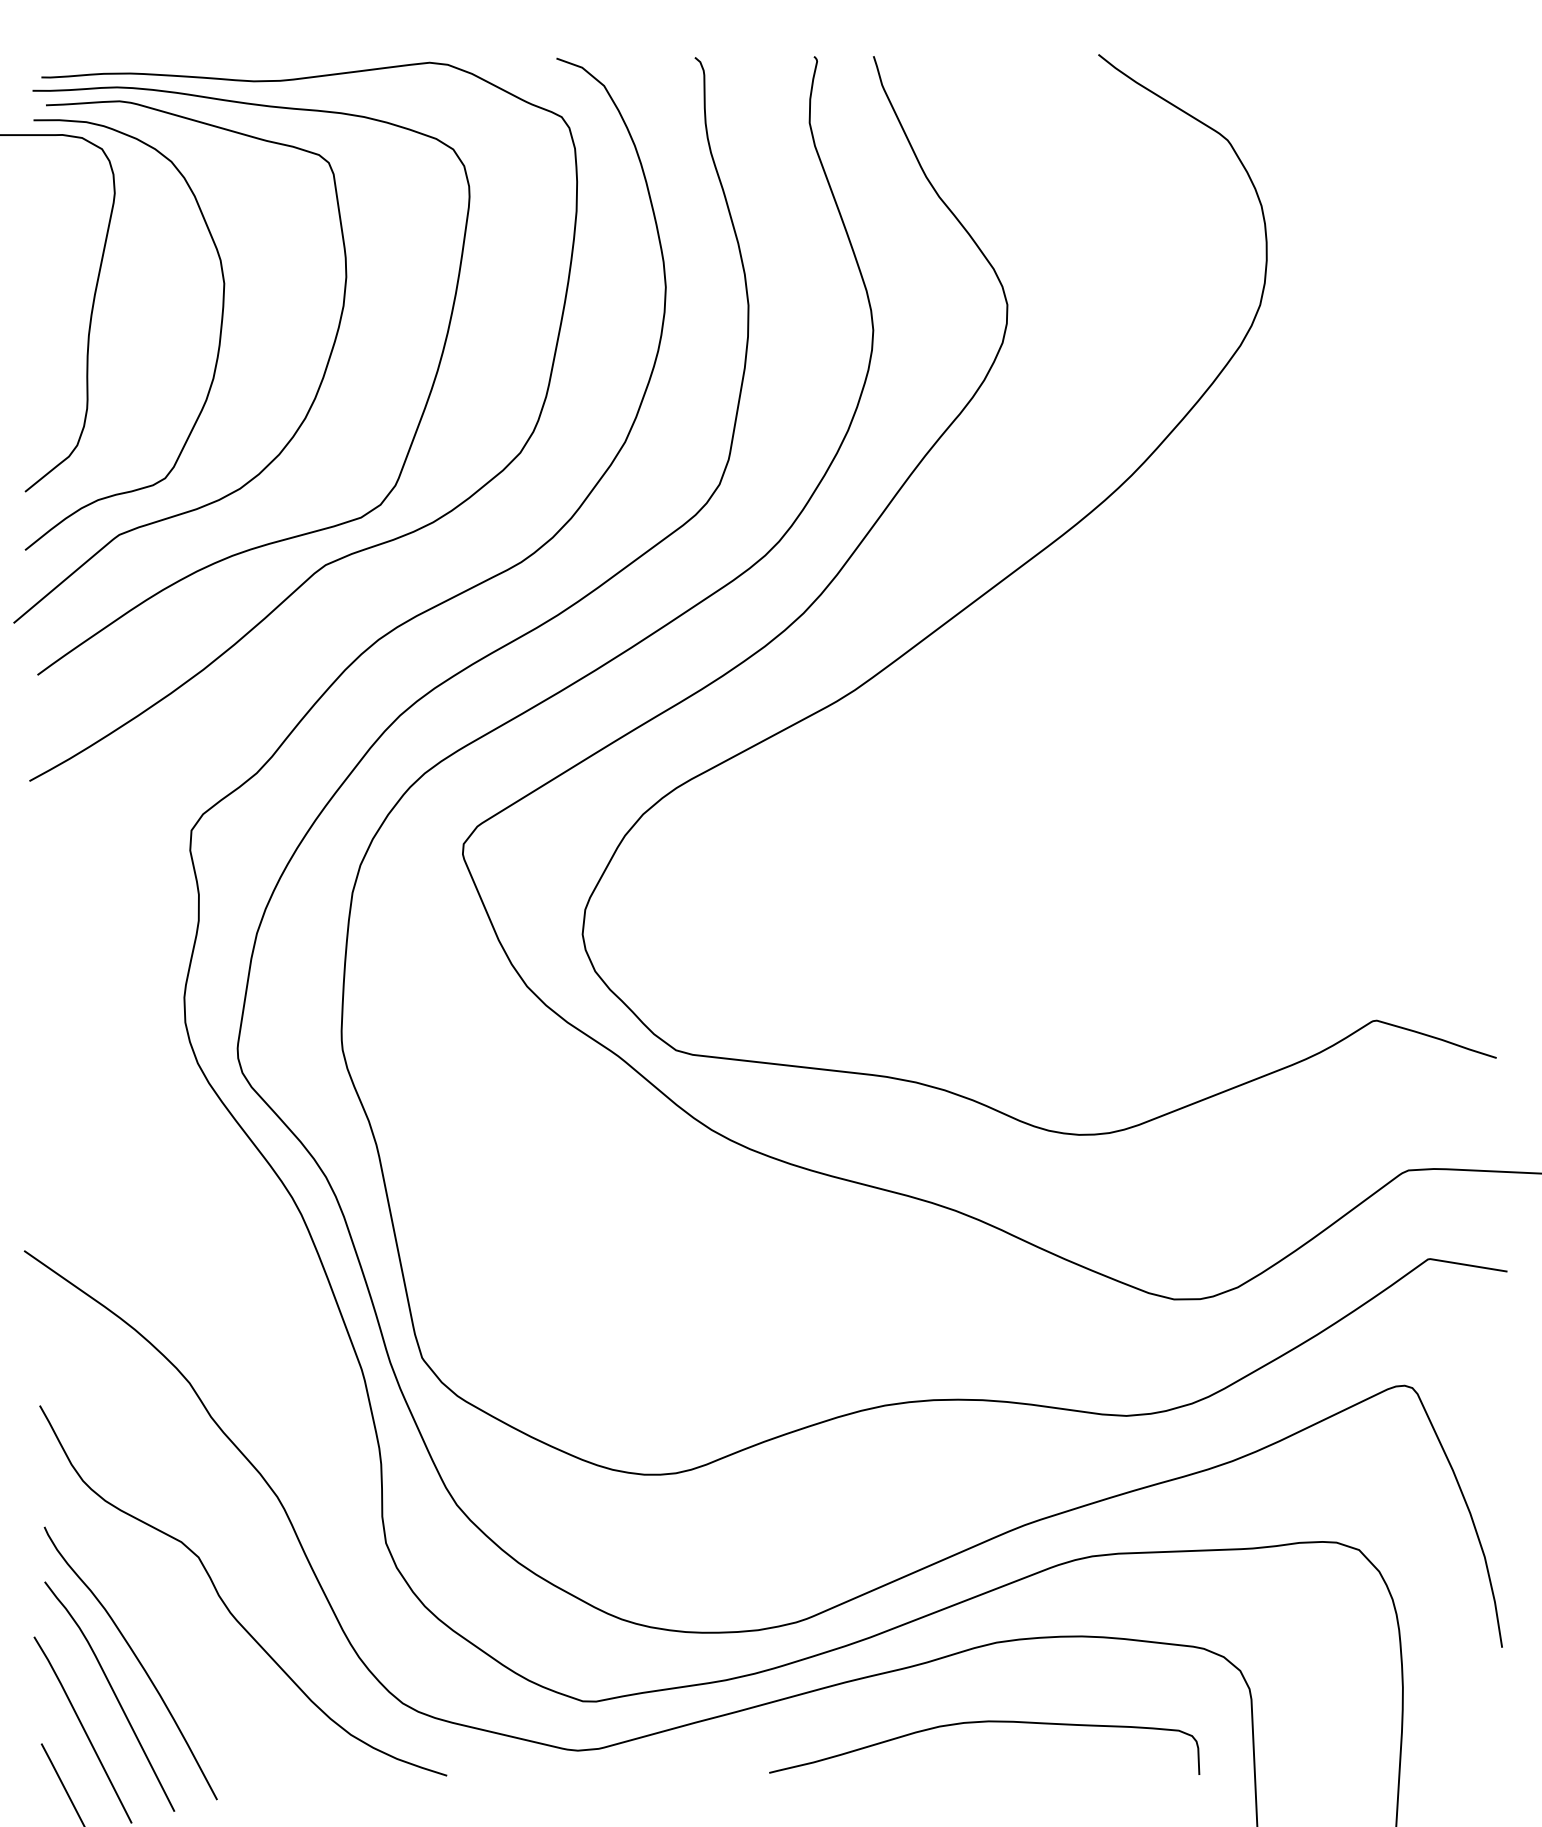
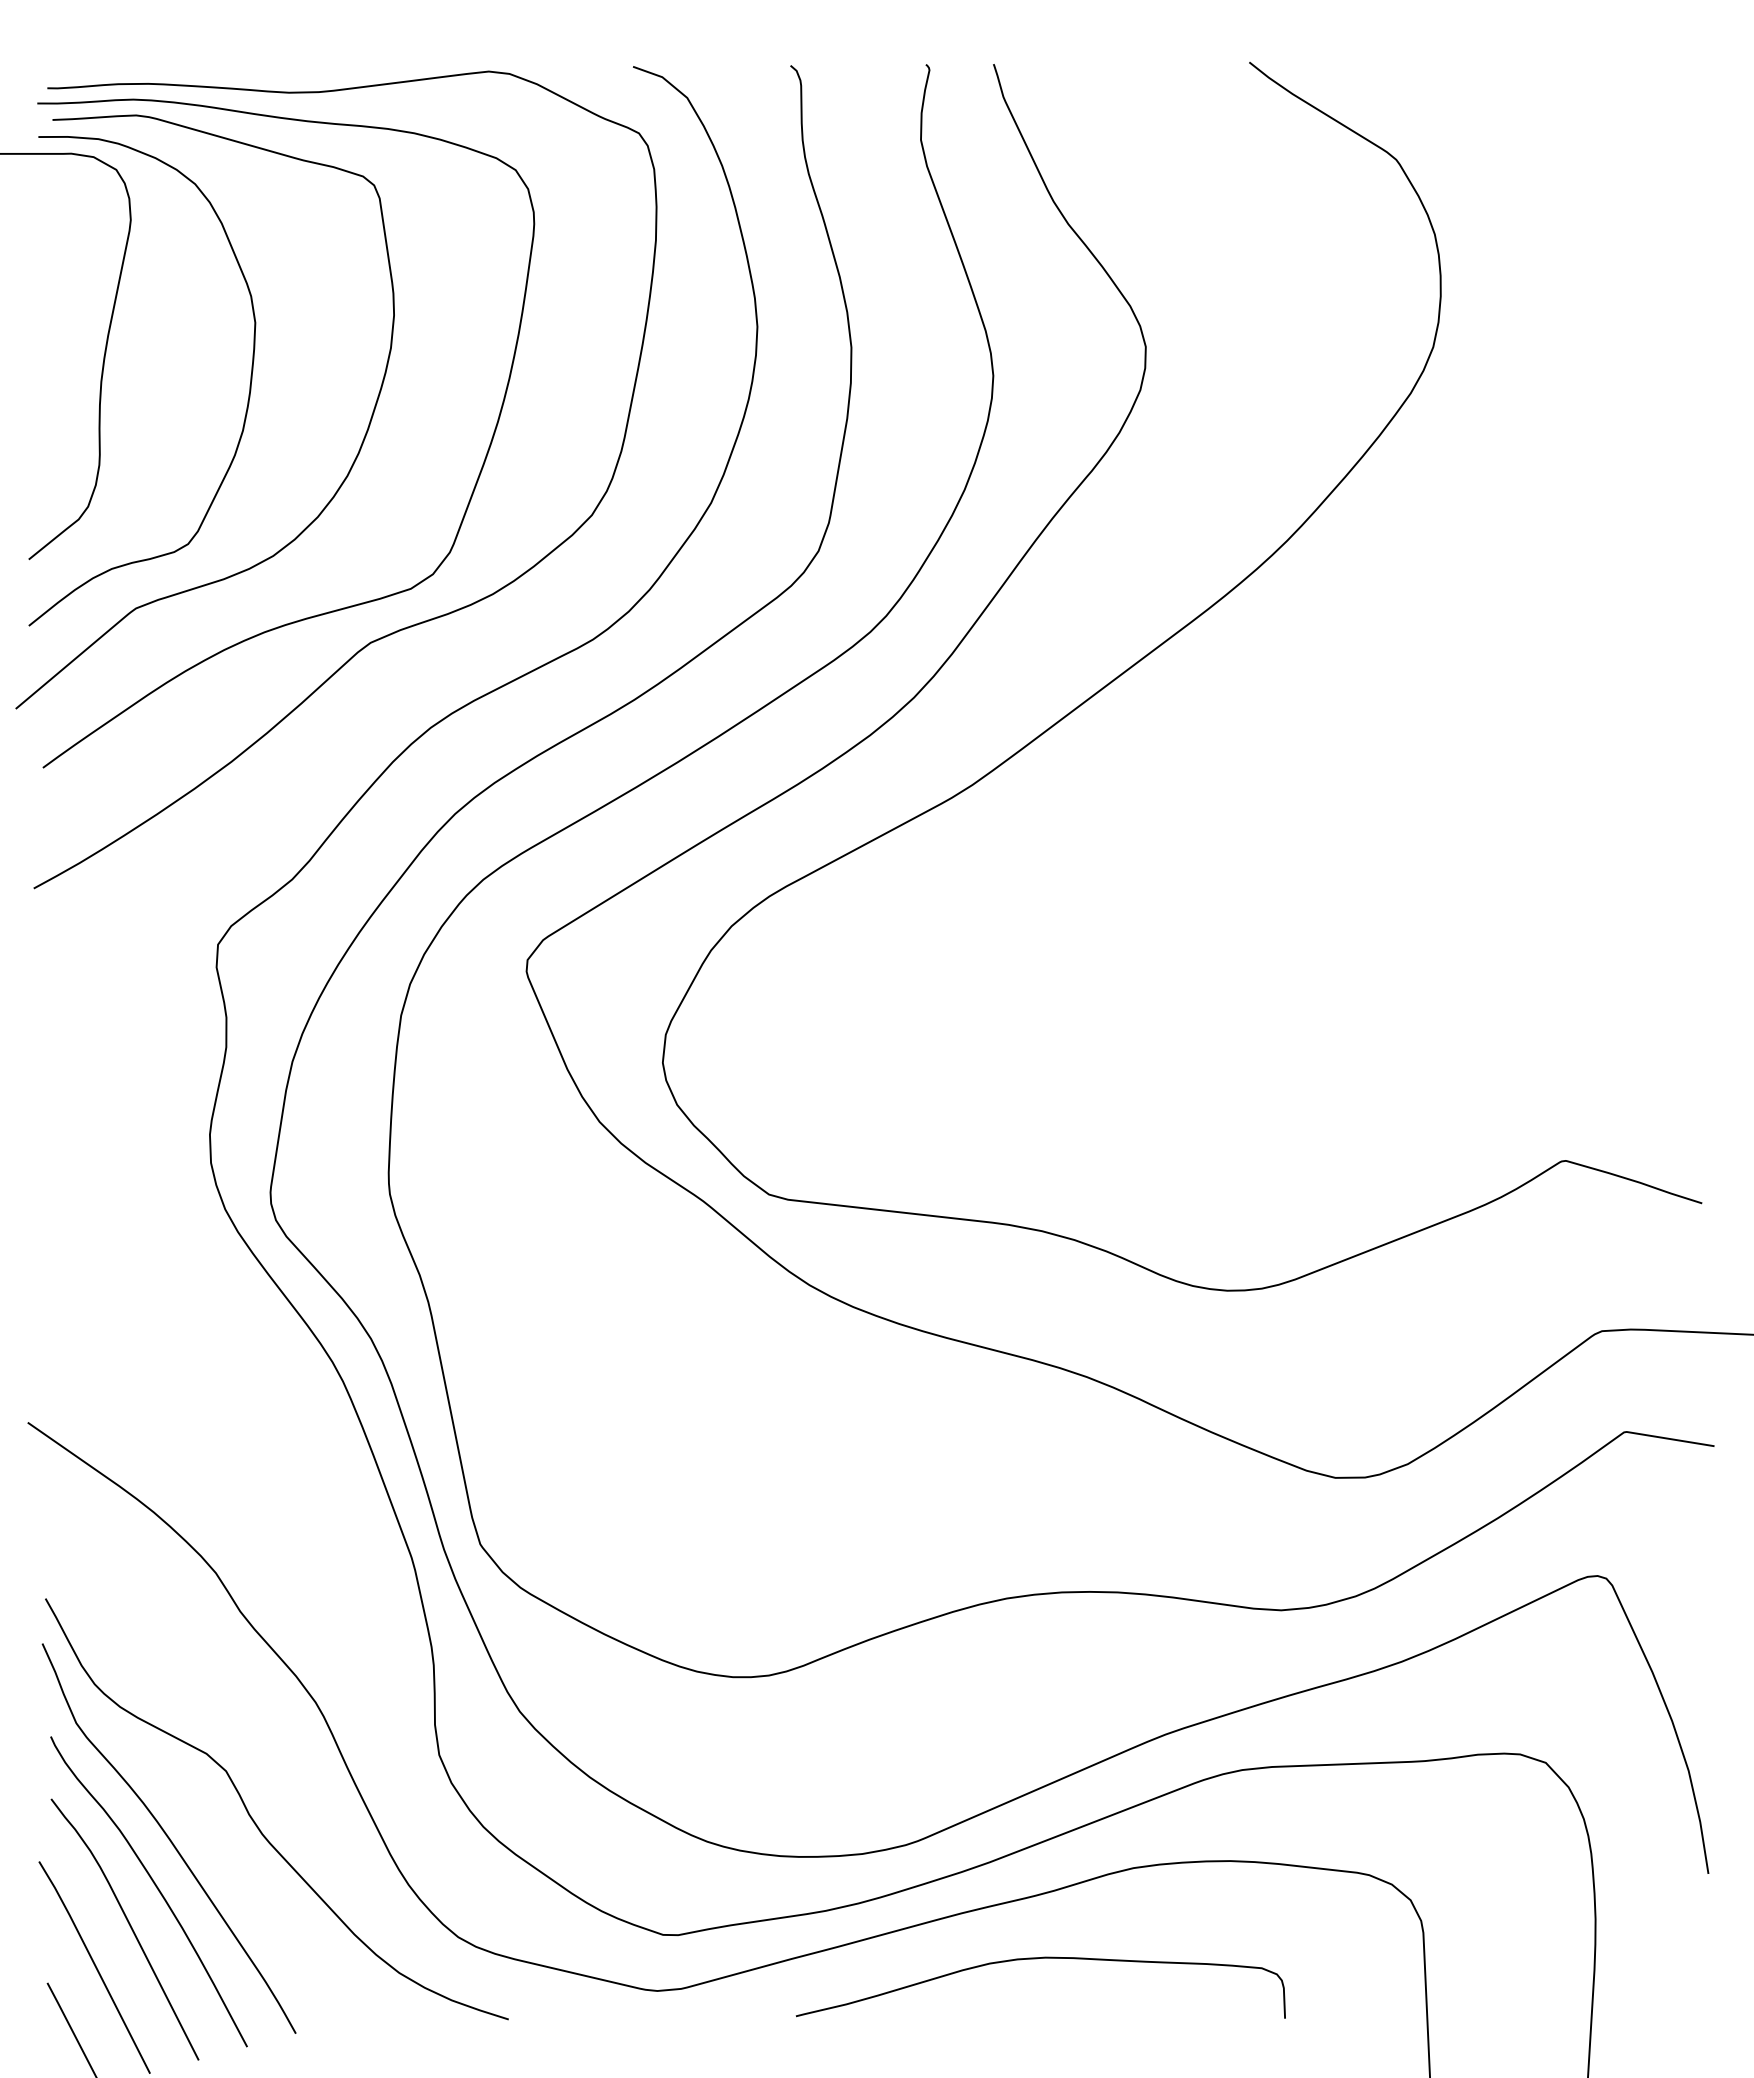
curve: (147, 1616) -> (168, 1838), added
curve: (981, 1722) -> (1037, 1959), moved

